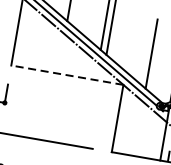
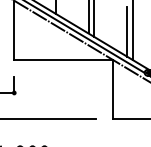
line: (145, 55) -> (127, 31), added
line: (67, 75) -> (63, 60), dashed -> solid

